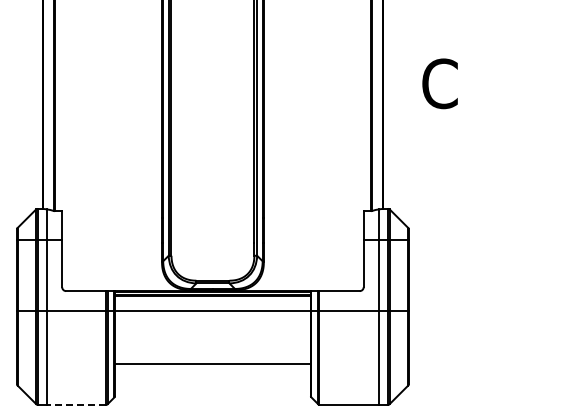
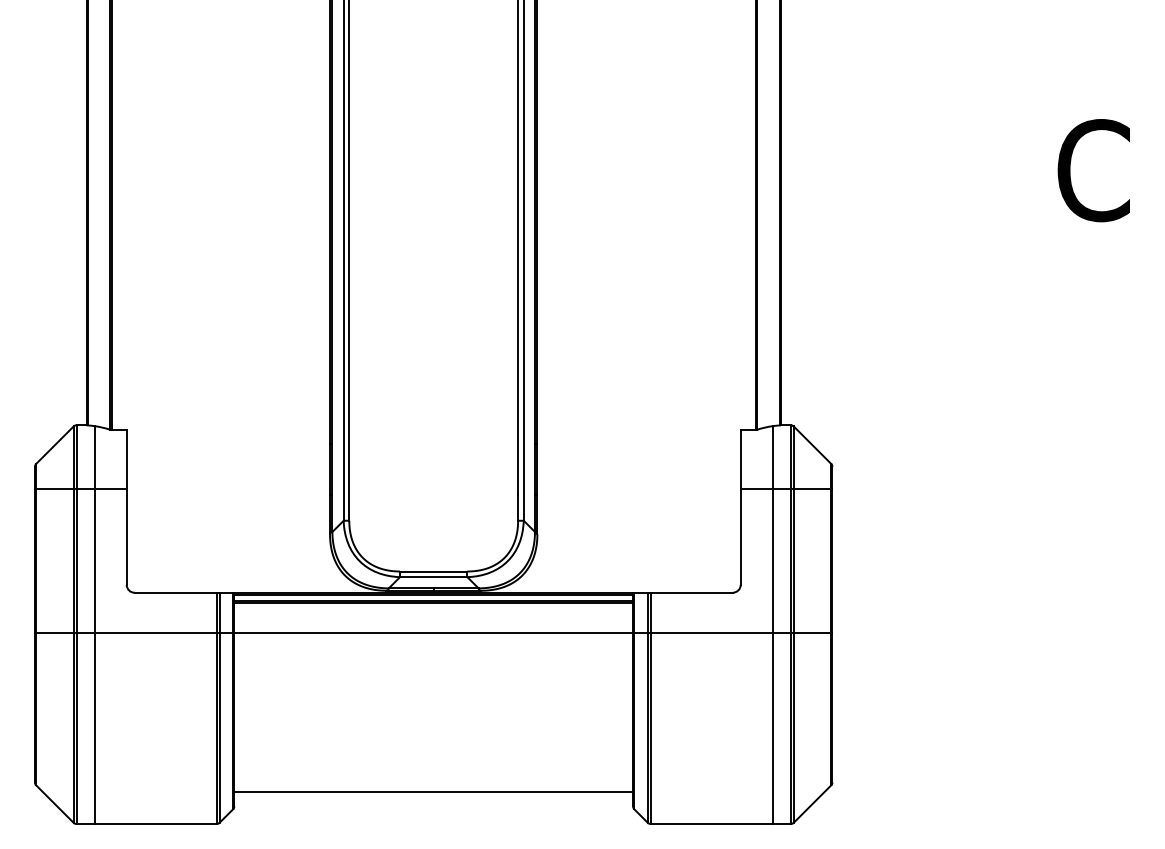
text: (439, 83) -> (1092, 169), moved
line: (212, 364) -> (432, 793), moved
line: (76, 404) -> (155, 823), dashed -> solid

